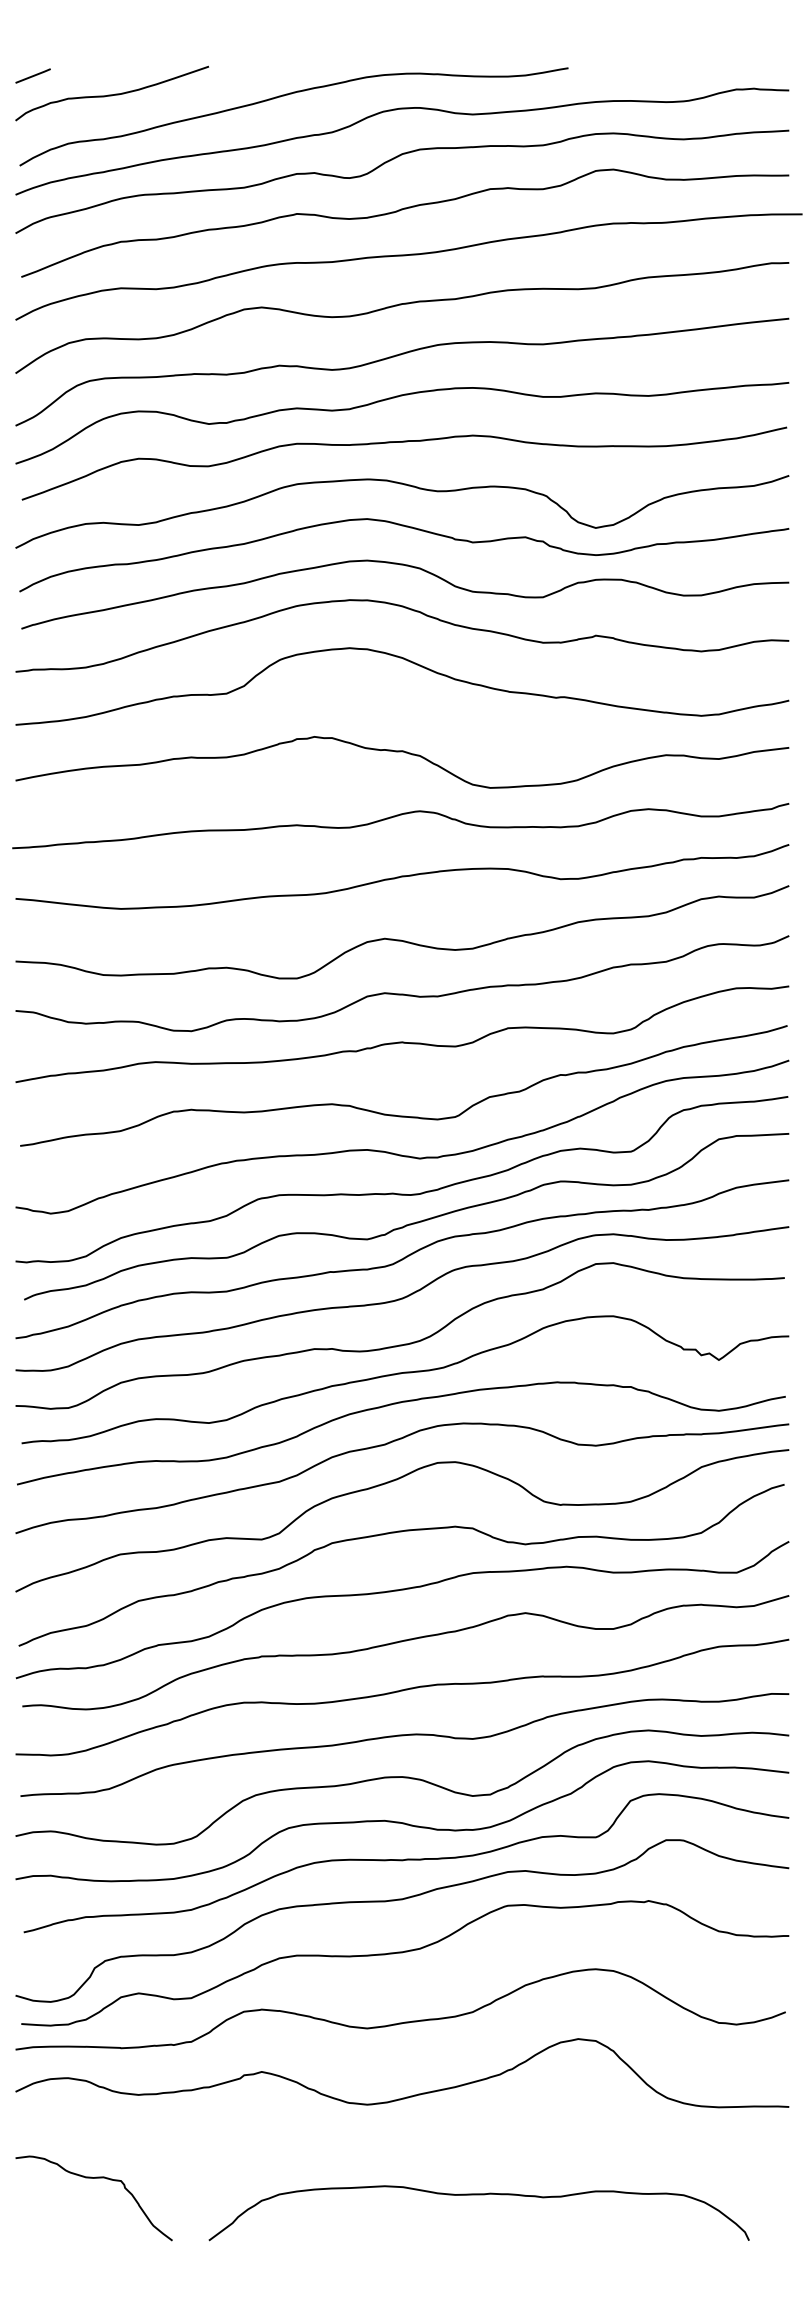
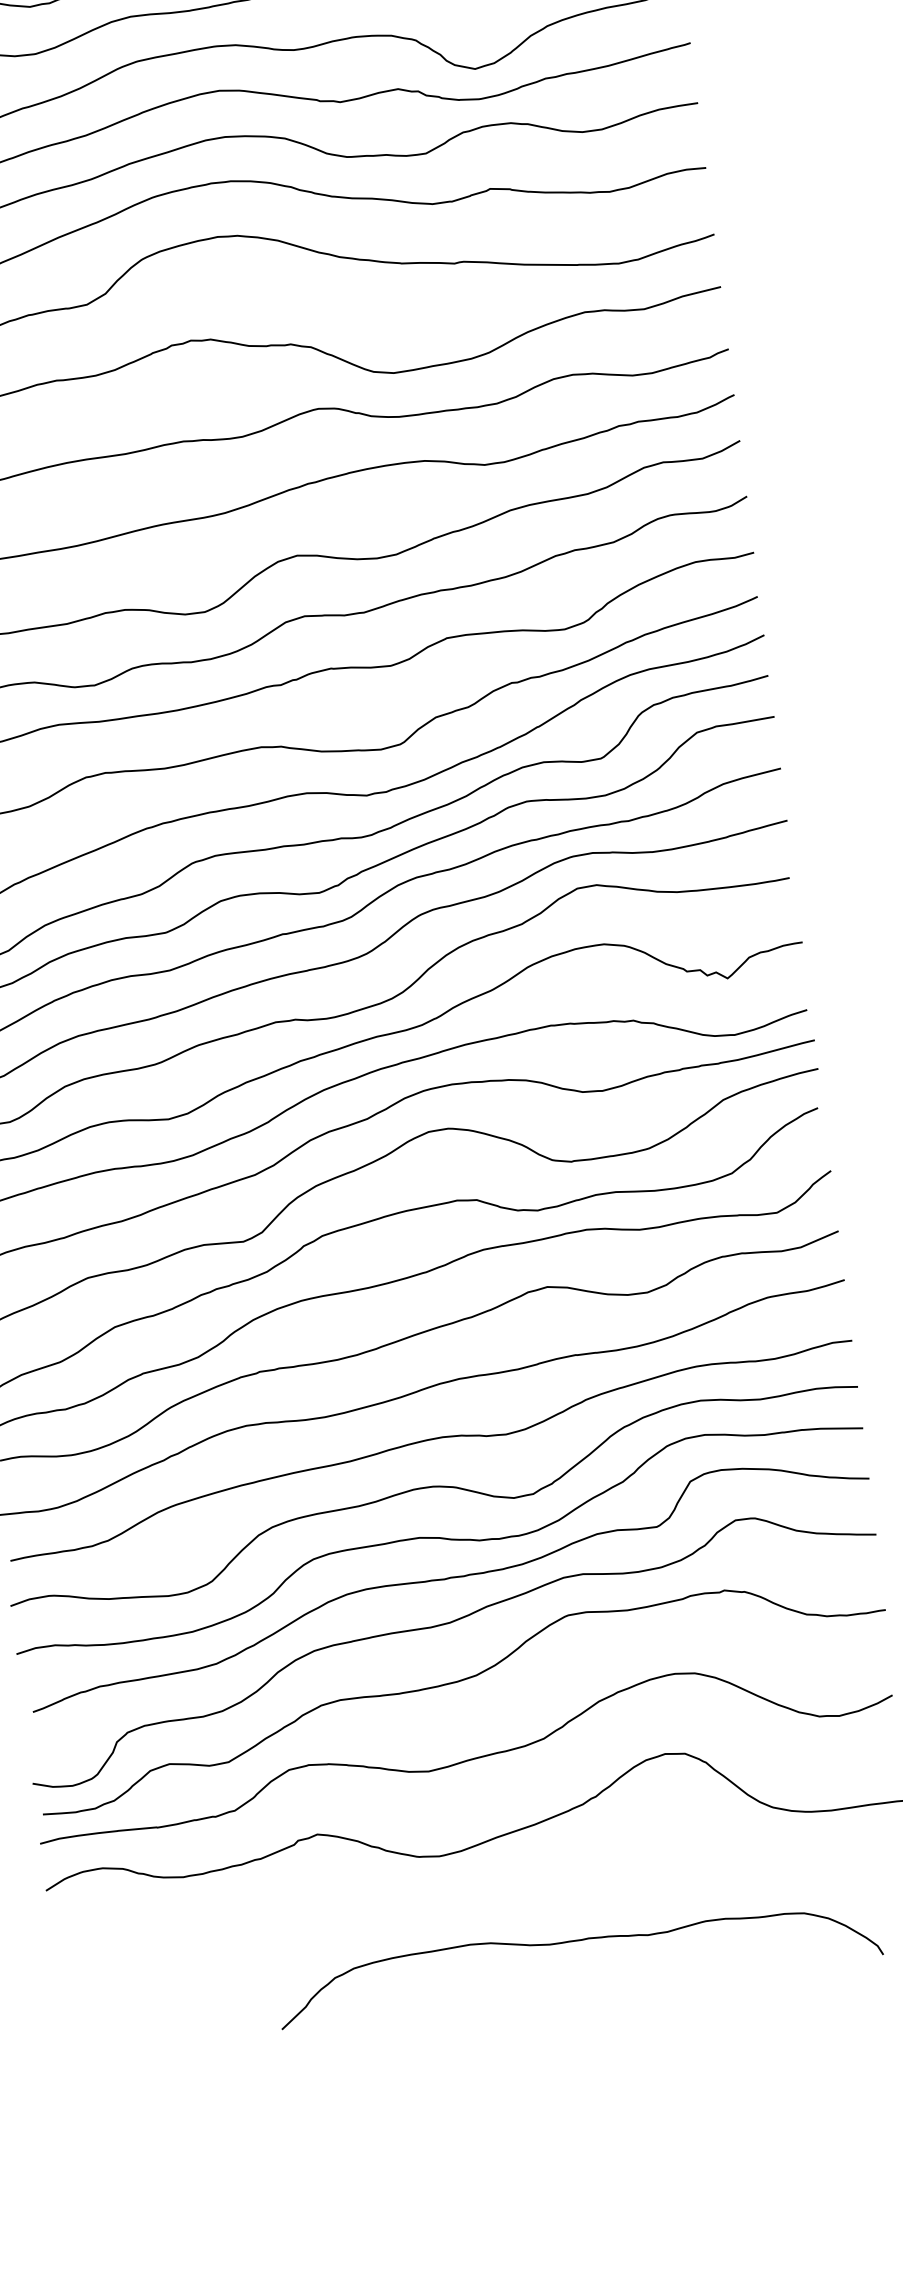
curve: (93, 2178) -> (144, 1976), removed

